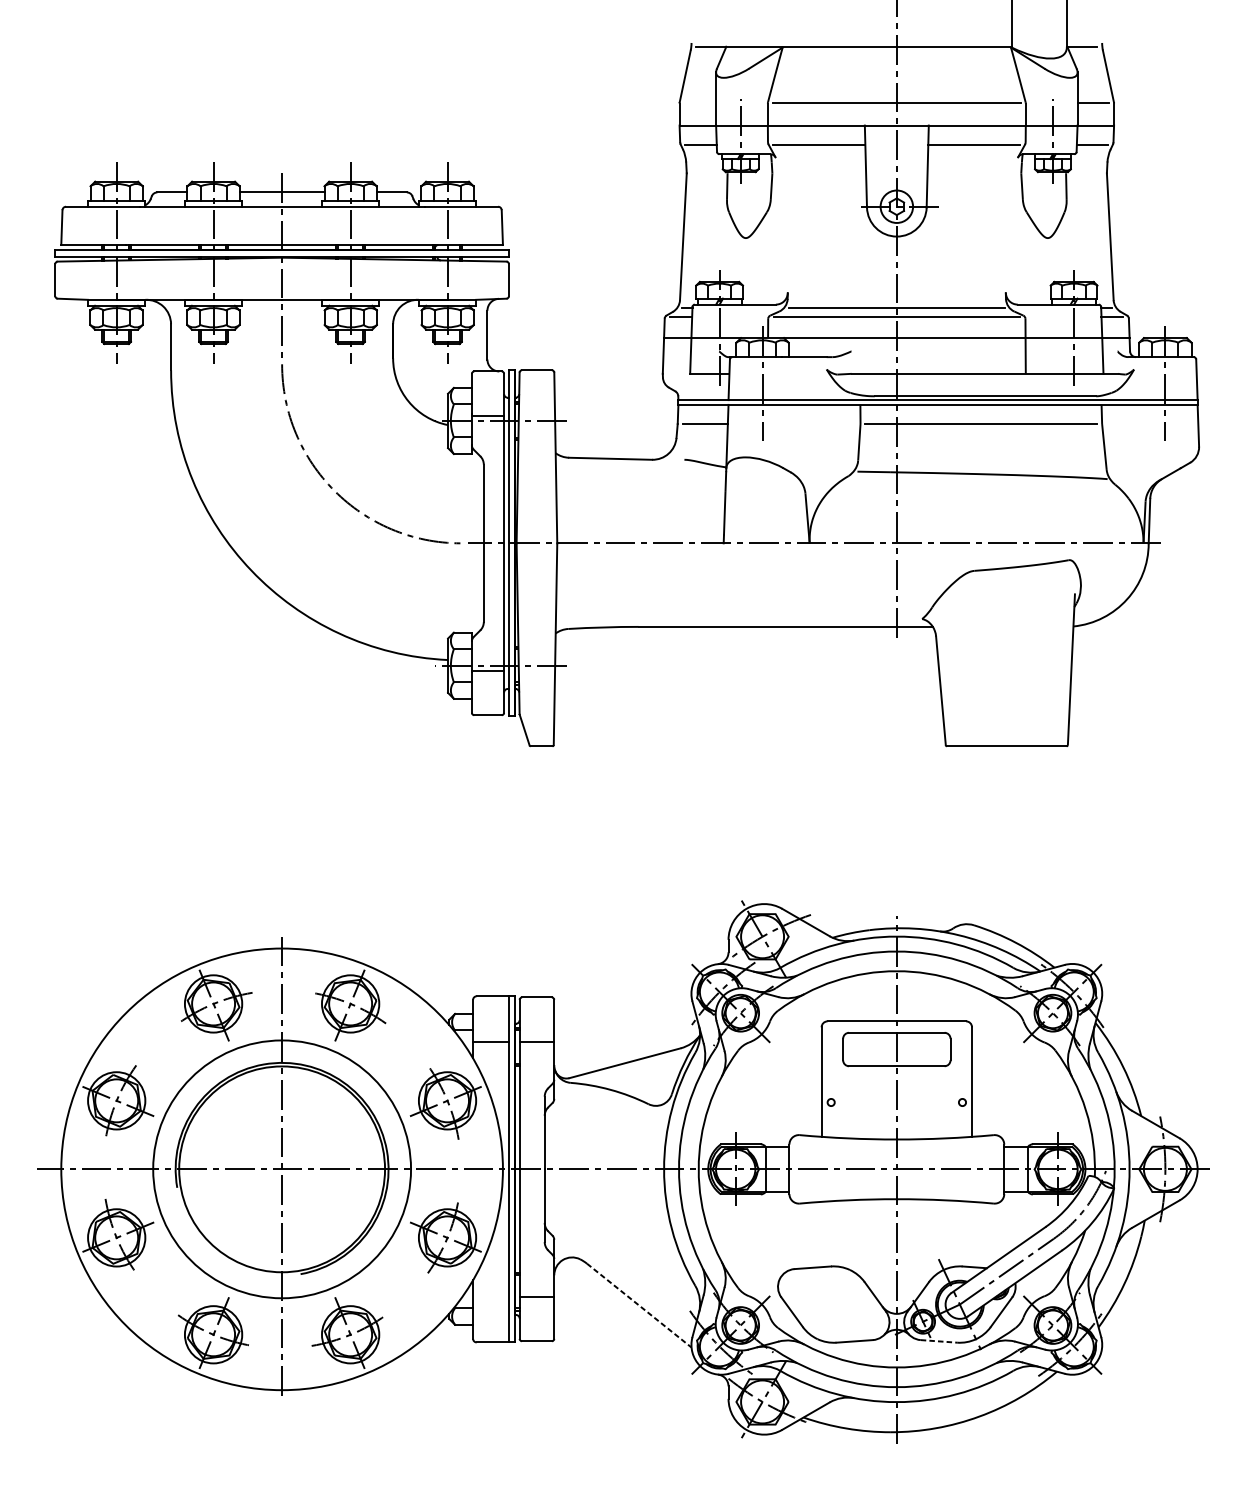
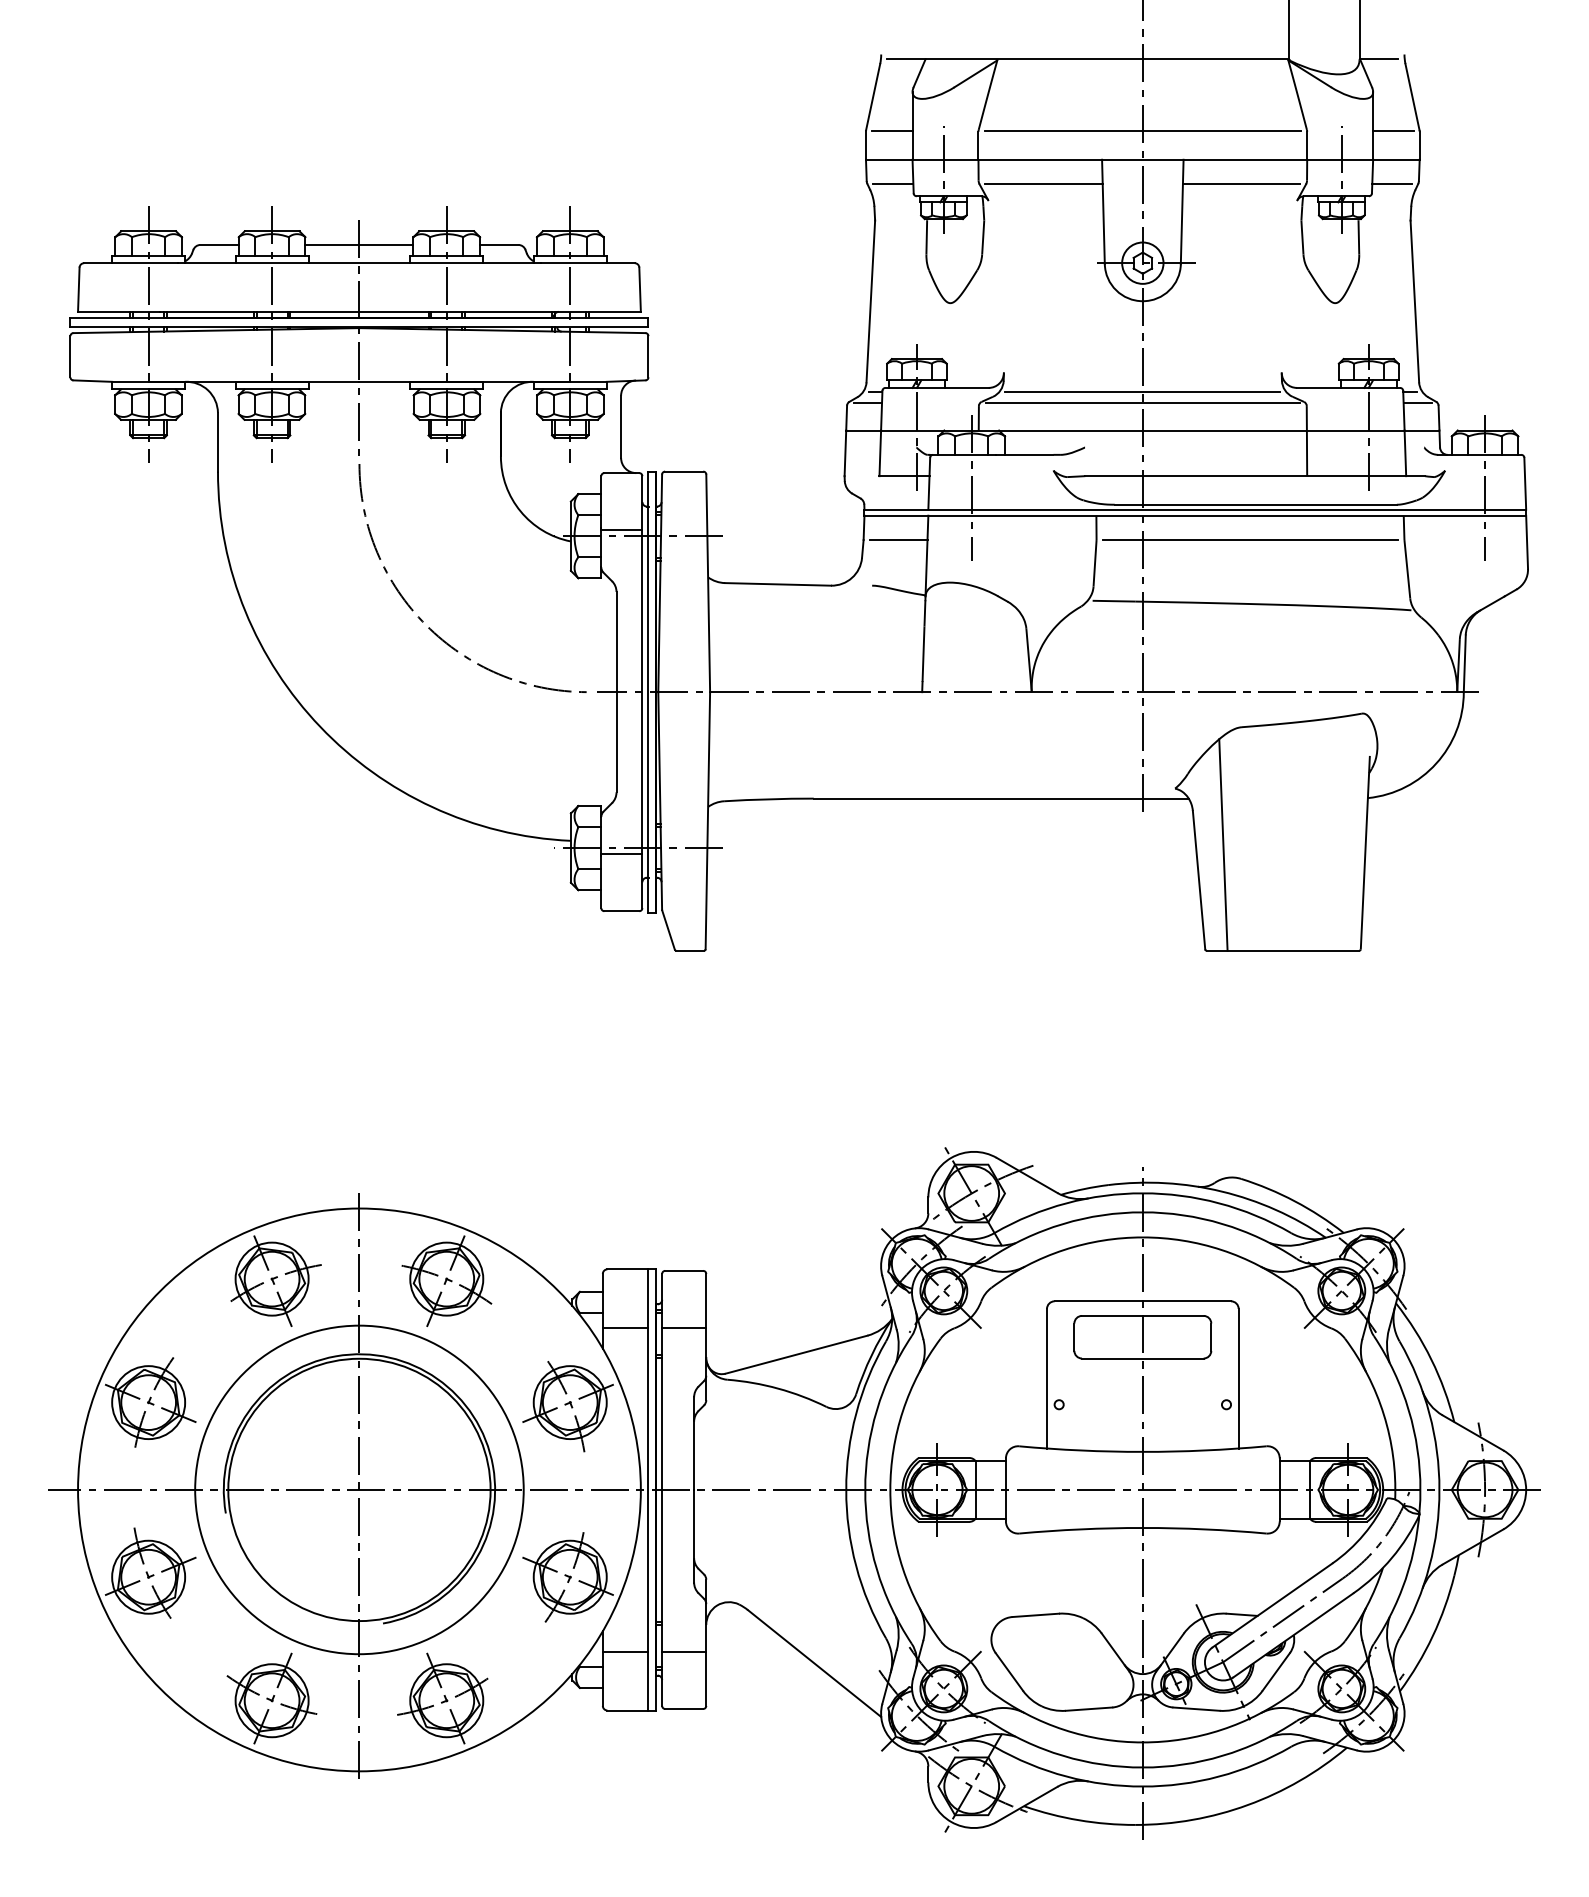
line: (700, 102) -> (892, 130), added
line: (960, 662) -> (1223, 844), added
line: (490, 1296) -> (625, 1652), added
line: (639, 1305) -> (815, 1663), dashed -> solid
line: (939, 1341) -> (1197, 1709), dashed -> solid

